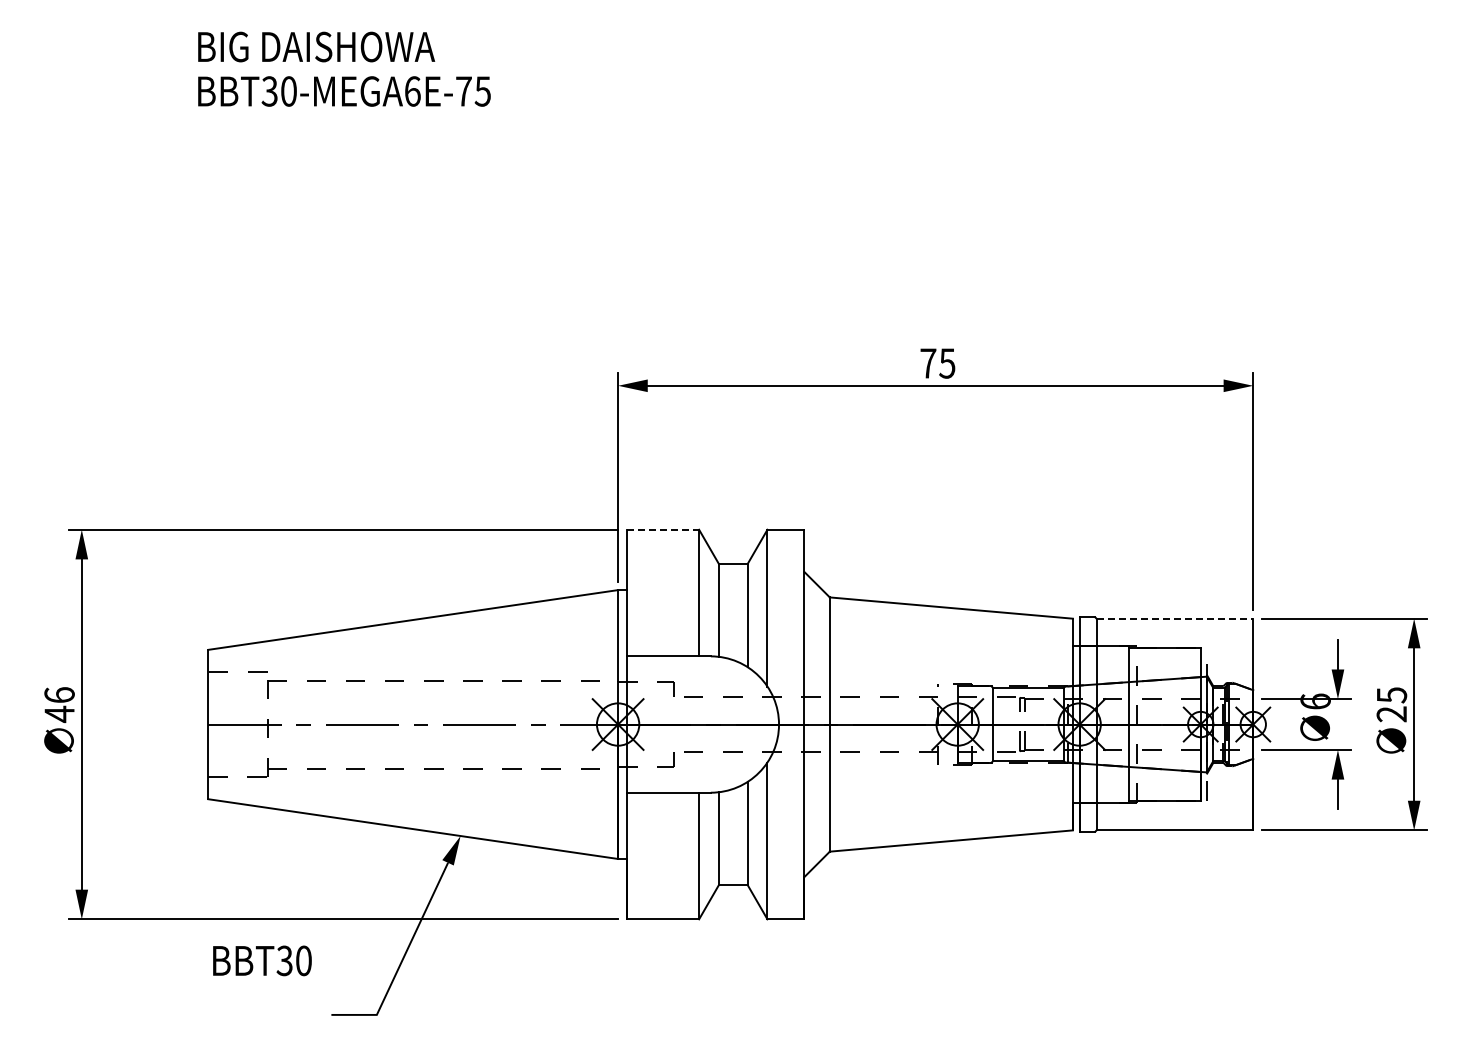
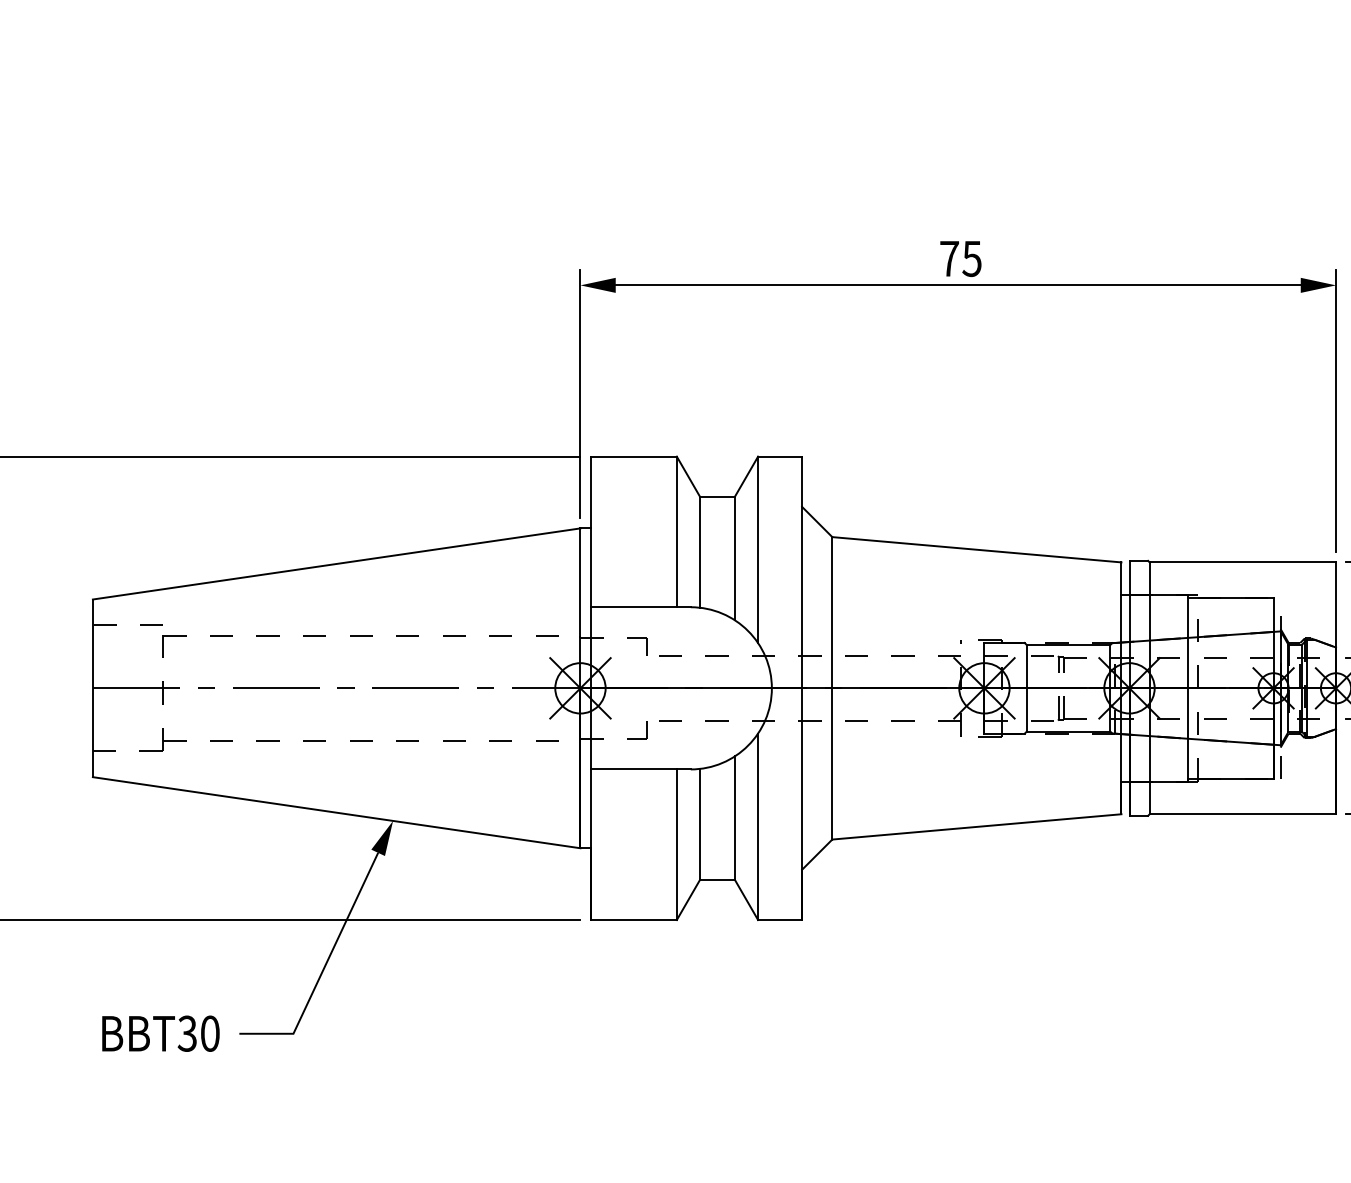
line: (663, 529) -> (634, 456), dashed -> solid
line: (1175, 618) -> (1243, 562), dashed -> solid
text: (262, 960) -> (160, 1033), moved

